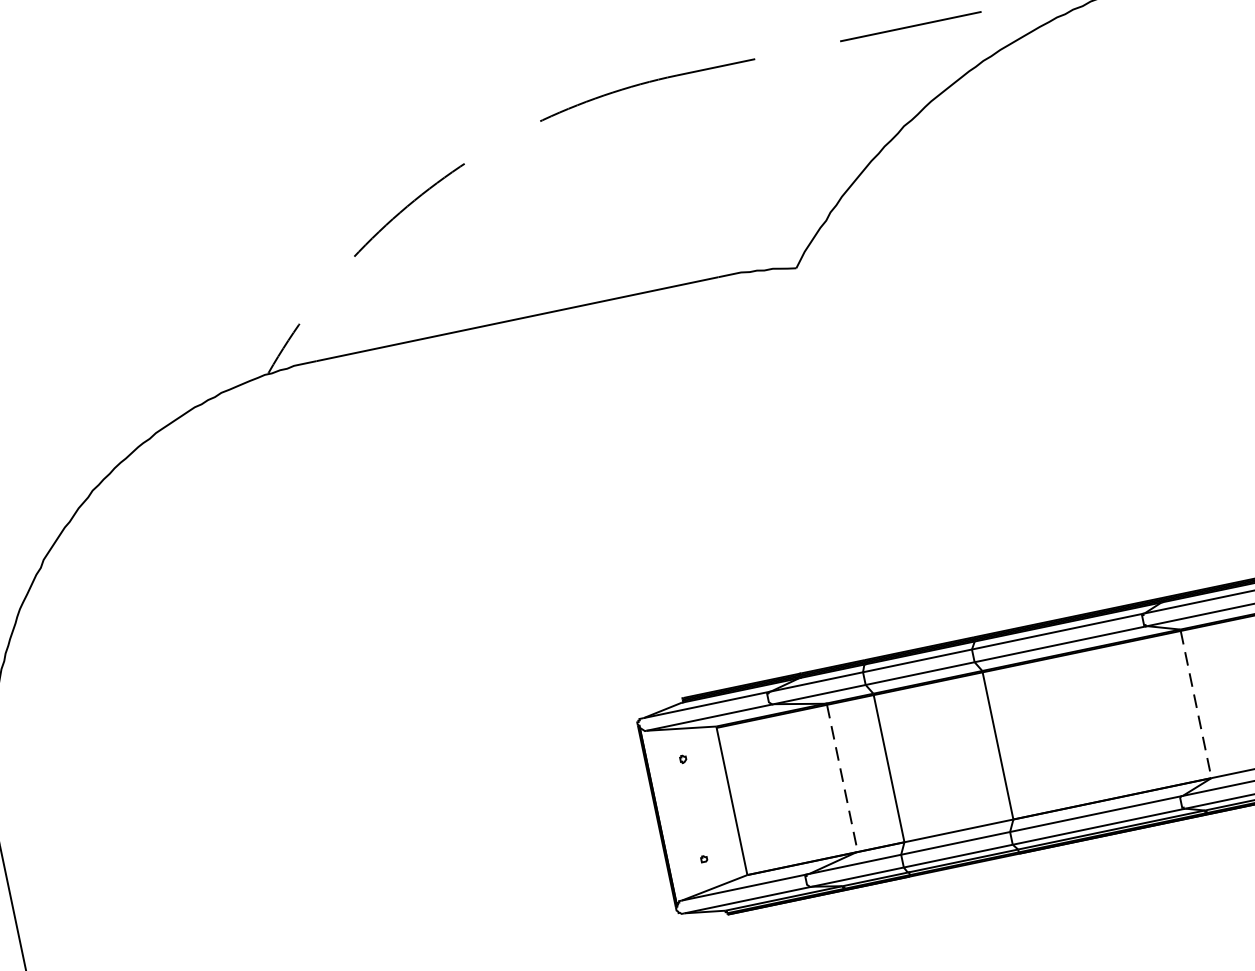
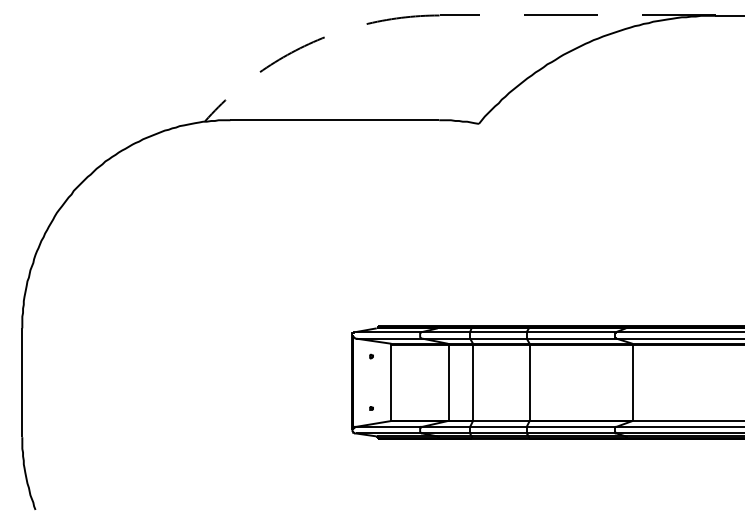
line: (1196, 706) -> (632, 383), dashed -> solid
line: (842, 780) -> (448, 383), dashed -> solid

